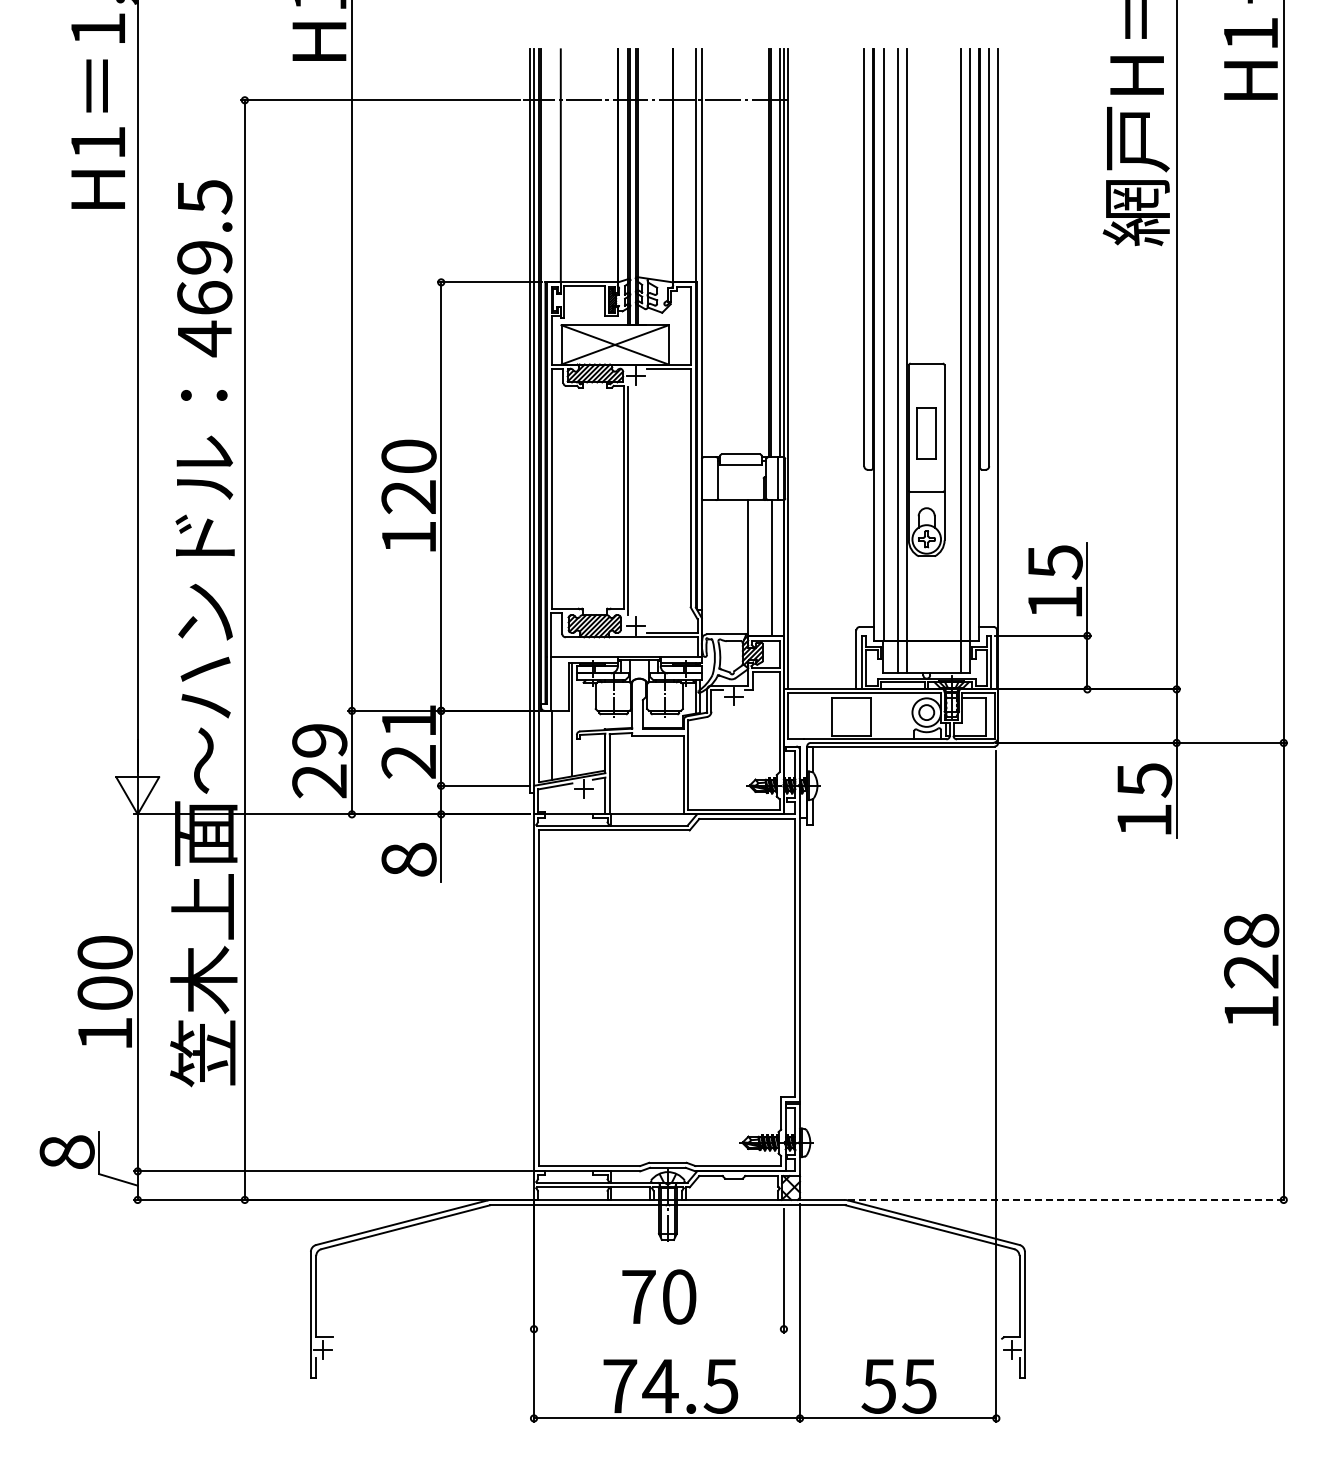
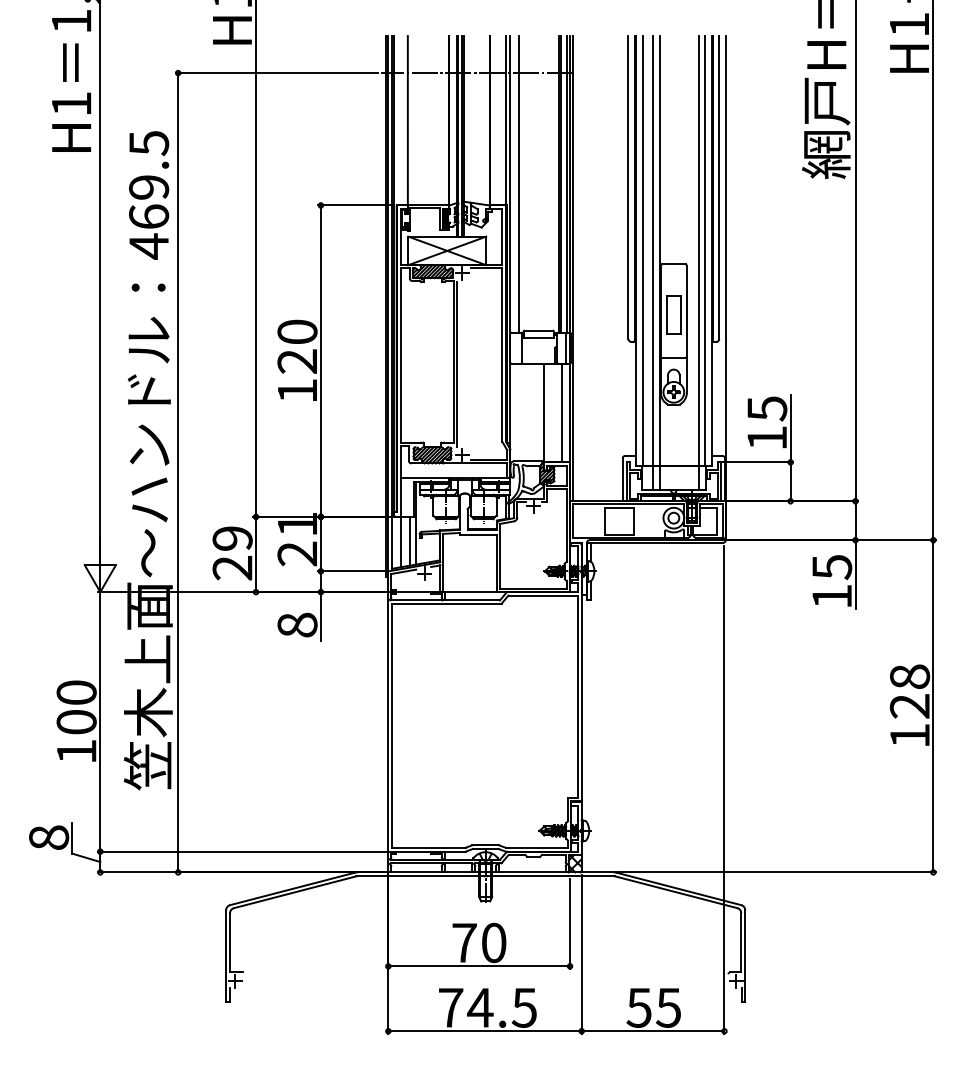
line: (713, 253) -> (518, 184), added
line: (563, 744) -> (409, 541), added
line: (1067, 1199) -> (776, 872), dashed -> solid
line: (658, 1329) -> (478, 966), added

